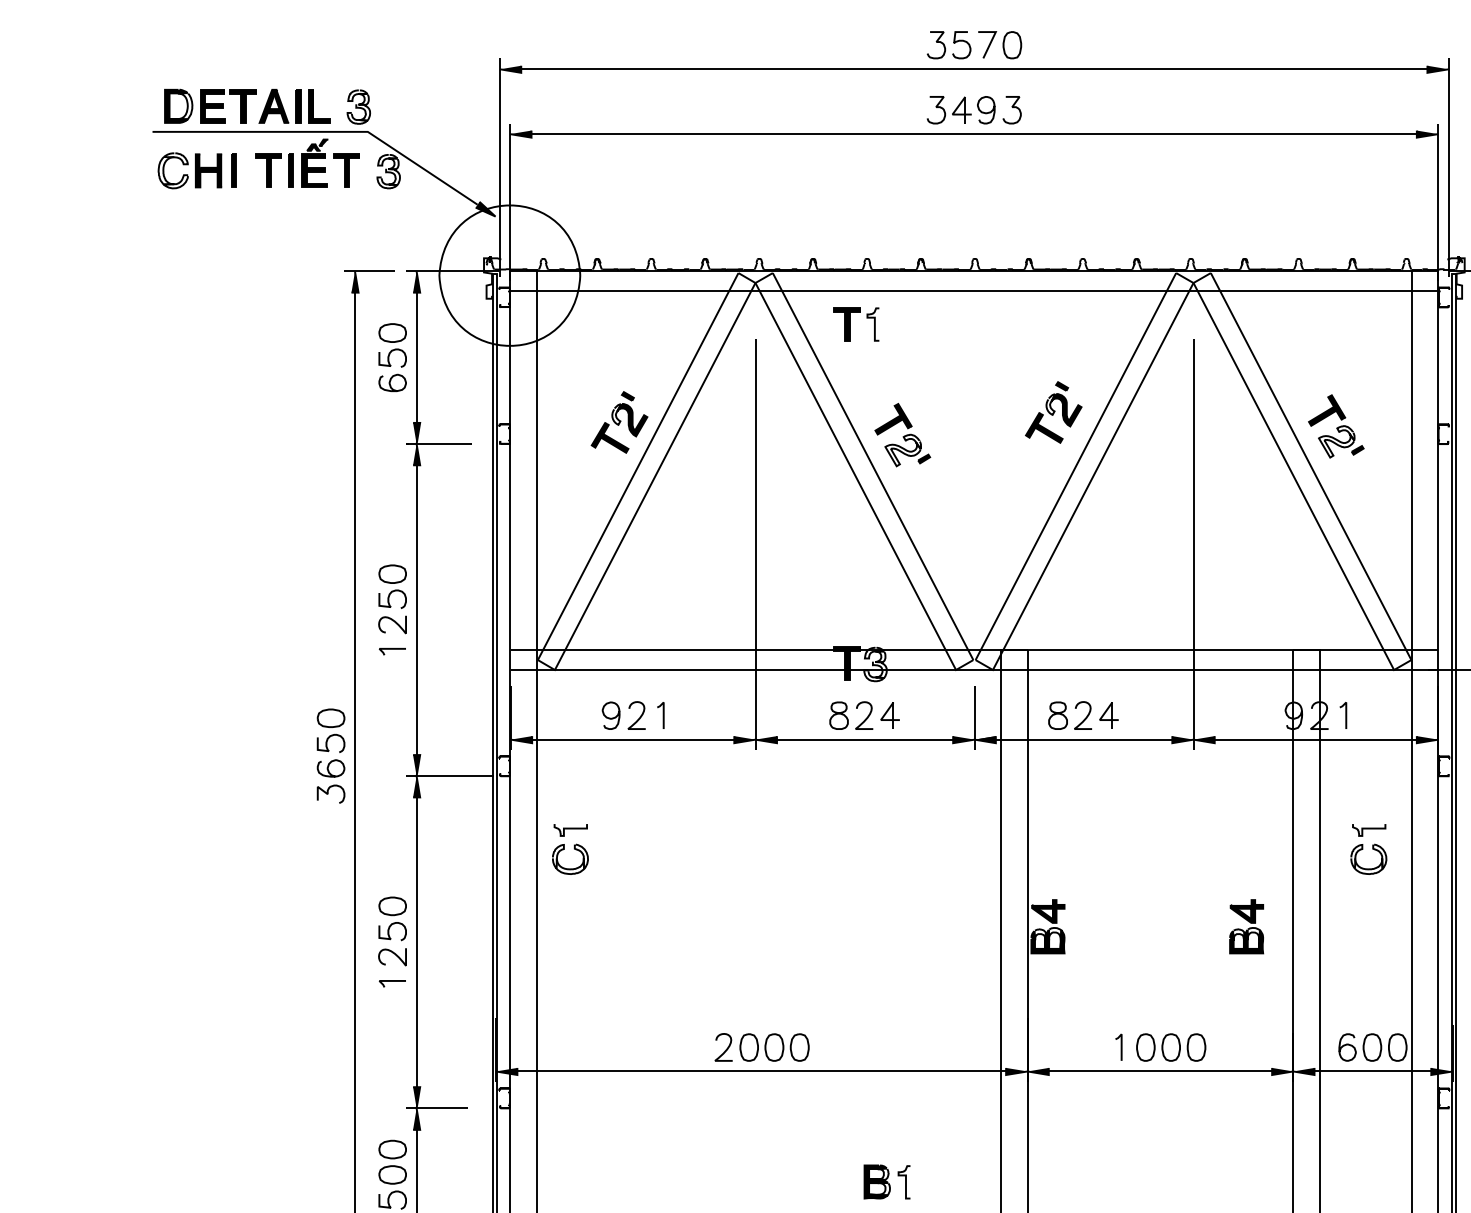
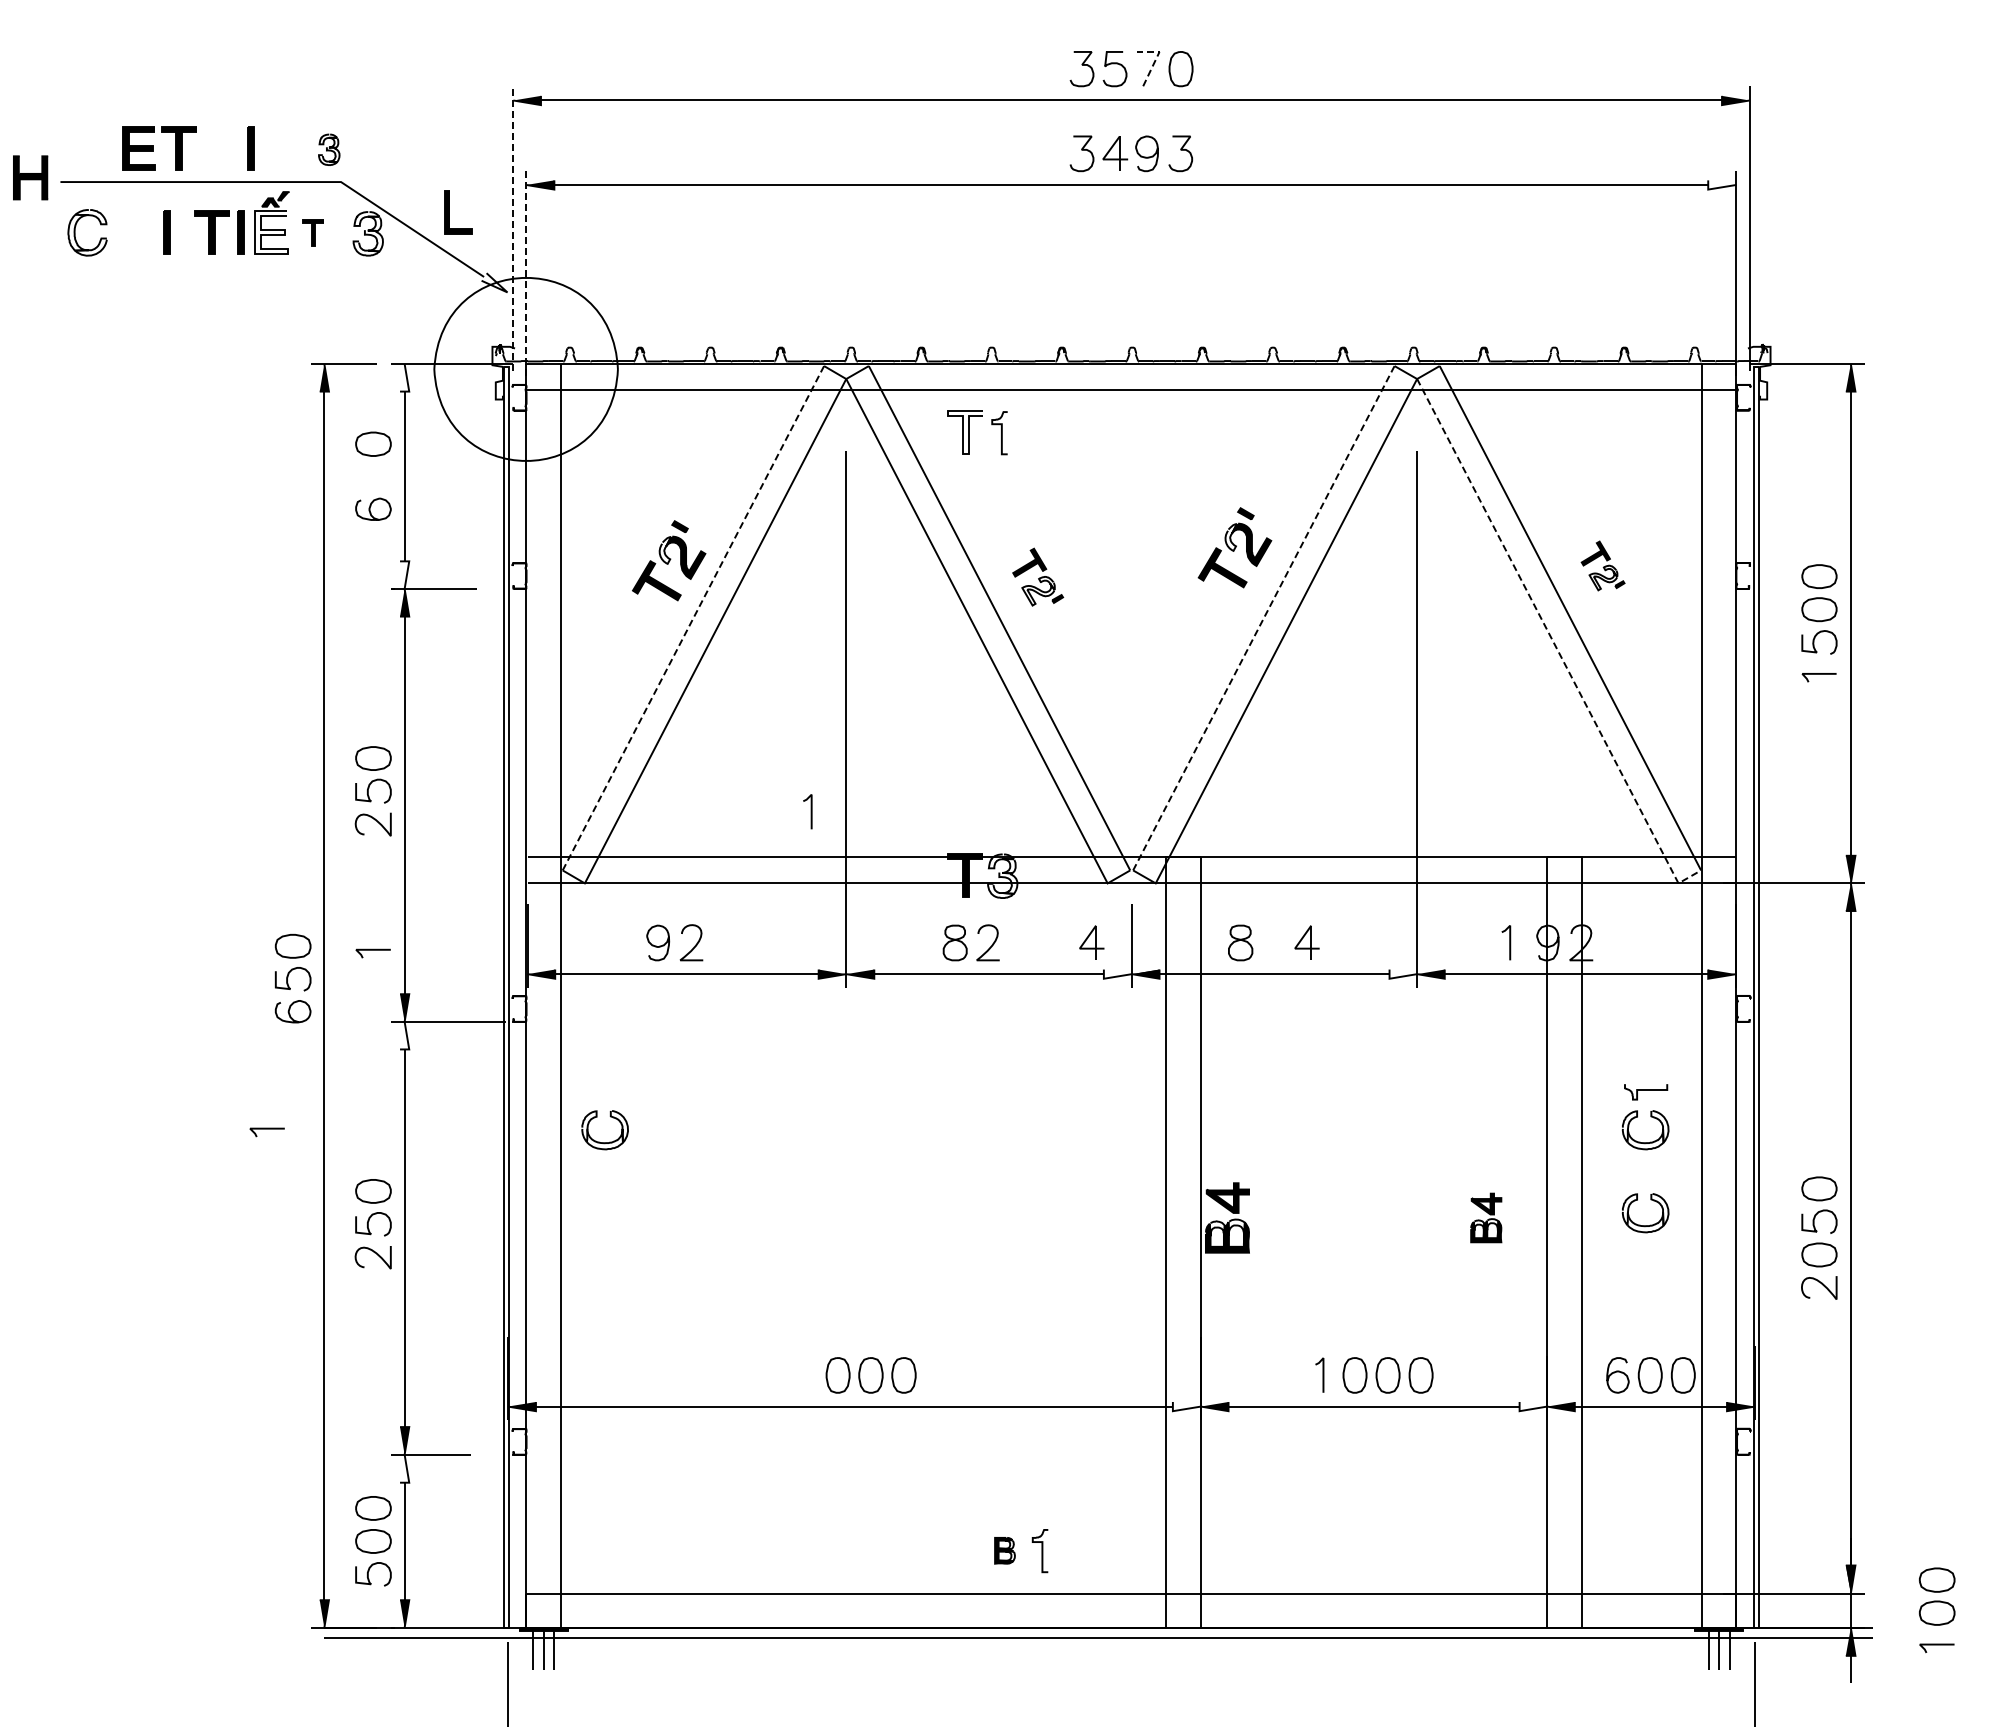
line: (993, 36) -> (1156, 57), solid -> dashed
part: (178, 106) -> (94, 148), removed
part: (273, 106) -> (218, 148), removed
part: (312, 106) -> (449, 212), moved
part: (358, 106) -> (328, 149), size x0.7
fill: (1427, 133) -> (1722, 184), removed
line: (500, 166) -> (513, 227), solid -> dashed
part: (208, 170) -> (30, 177), moved
fill: (314, 170) -> (271, 232), removed
part: (345, 170) -> (312, 232), size x0.6
line: (510, 202) -> (526, 273), solid -> dashed
fill: (485, 208) -> (494, 282), removed
fill: (416, 281) -> (404, 377), removed
fill: (846, 324) -> (965, 432), removed
curve: (389, 356) -> (369, 474), removed
part: (1335, 426) -> (1602, 565), size x0.6
fill: (416, 433) -> (404, 574), removed
part: (902, 434) -> (1037, 576), size x0.7
line: (638, 465) -> (693, 617), solid -> dashed
line: (1076, 465) -> (1264, 617), solid -> dashed
line: (1298, 486) -> (1554, 644), solid -> dashed
line: (391, 649) -> (372, 950), moved
line: (662, 715) -> (810, 811), moved
part: (889, 715) -> (1091, 942), moved
line: (1345, 715) -> (1509, 942), moved
curve: (1085, 717) -> (1276, 945), removed
fill: (963, 739) -> (1117, 973), removed
fill: (1183, 739) -> (1403, 973), removed
fill: (416, 786) -> (404, 1035), removed
curve: (328, 794) -> (289, 1045), removed
curve: (570, 828) -> (605, 1090), removed
part: (1245, 926) -> (1485, 1217), size x0.7
part: (1368, 932) -> (1645, 1225), added
line: (391, 981) -> (266, 1129), moved
curve: (726, 1049) -> (808, 1377), removed
fill: (1016, 1071) -> (1186, 1406), removed
fill: (1282, 1071) -> (1533, 1406), removed
fill: (416, 1118) -> (404, 1468), removed
part: (876, 1181) -> (1004, 1550), size x0.6

